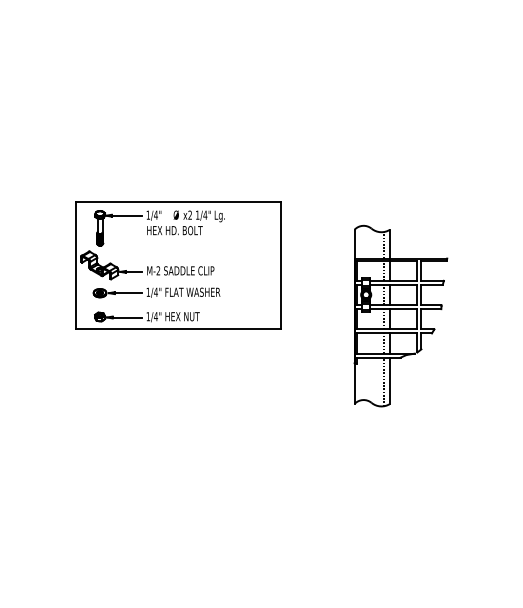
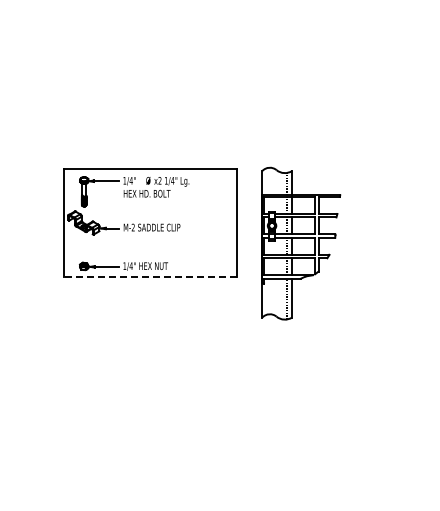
part: (156, 292) -> (131, 245), removed
part: (401, 315) -> (301, 243), moved
line: (177, 328) -> (149, 276), solid -> dashed

